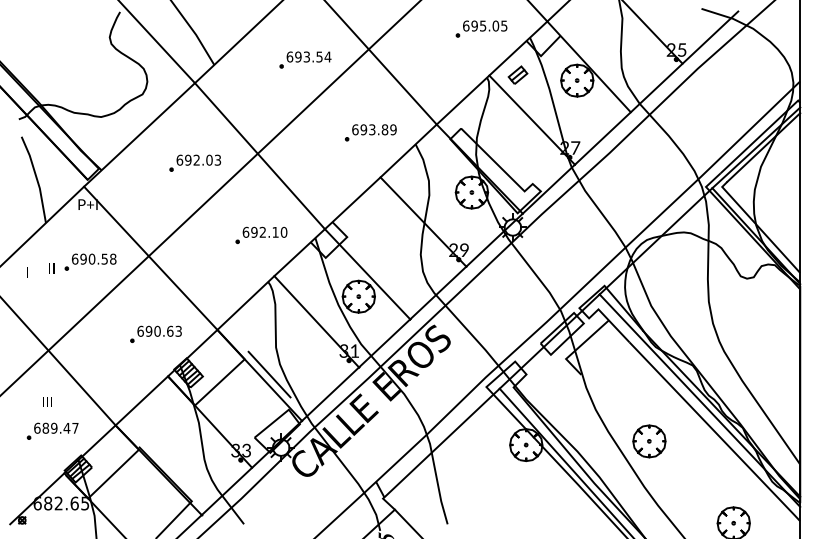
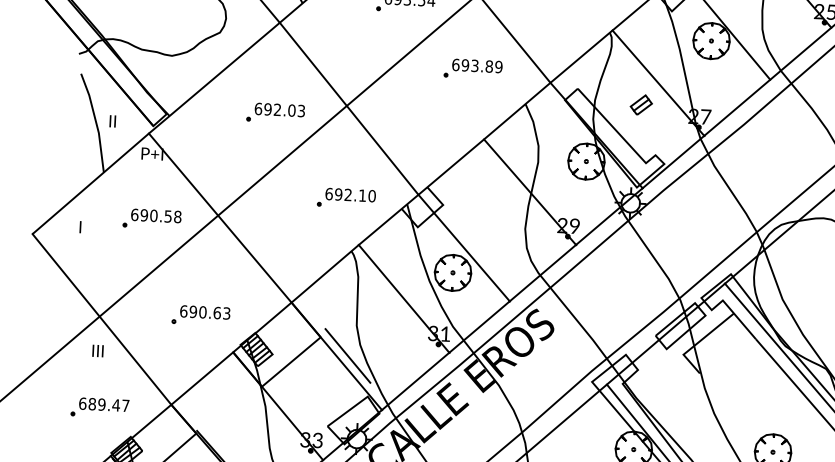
part: (517, 74) -> (640, 104), moved
part: (370, 132) -> (472, 68), moved
text: (51, 268) -> (112, 121), moved
part: (155, 333) -> (200, 314), moved
text: (47, 401) -> (98, 350), moved

